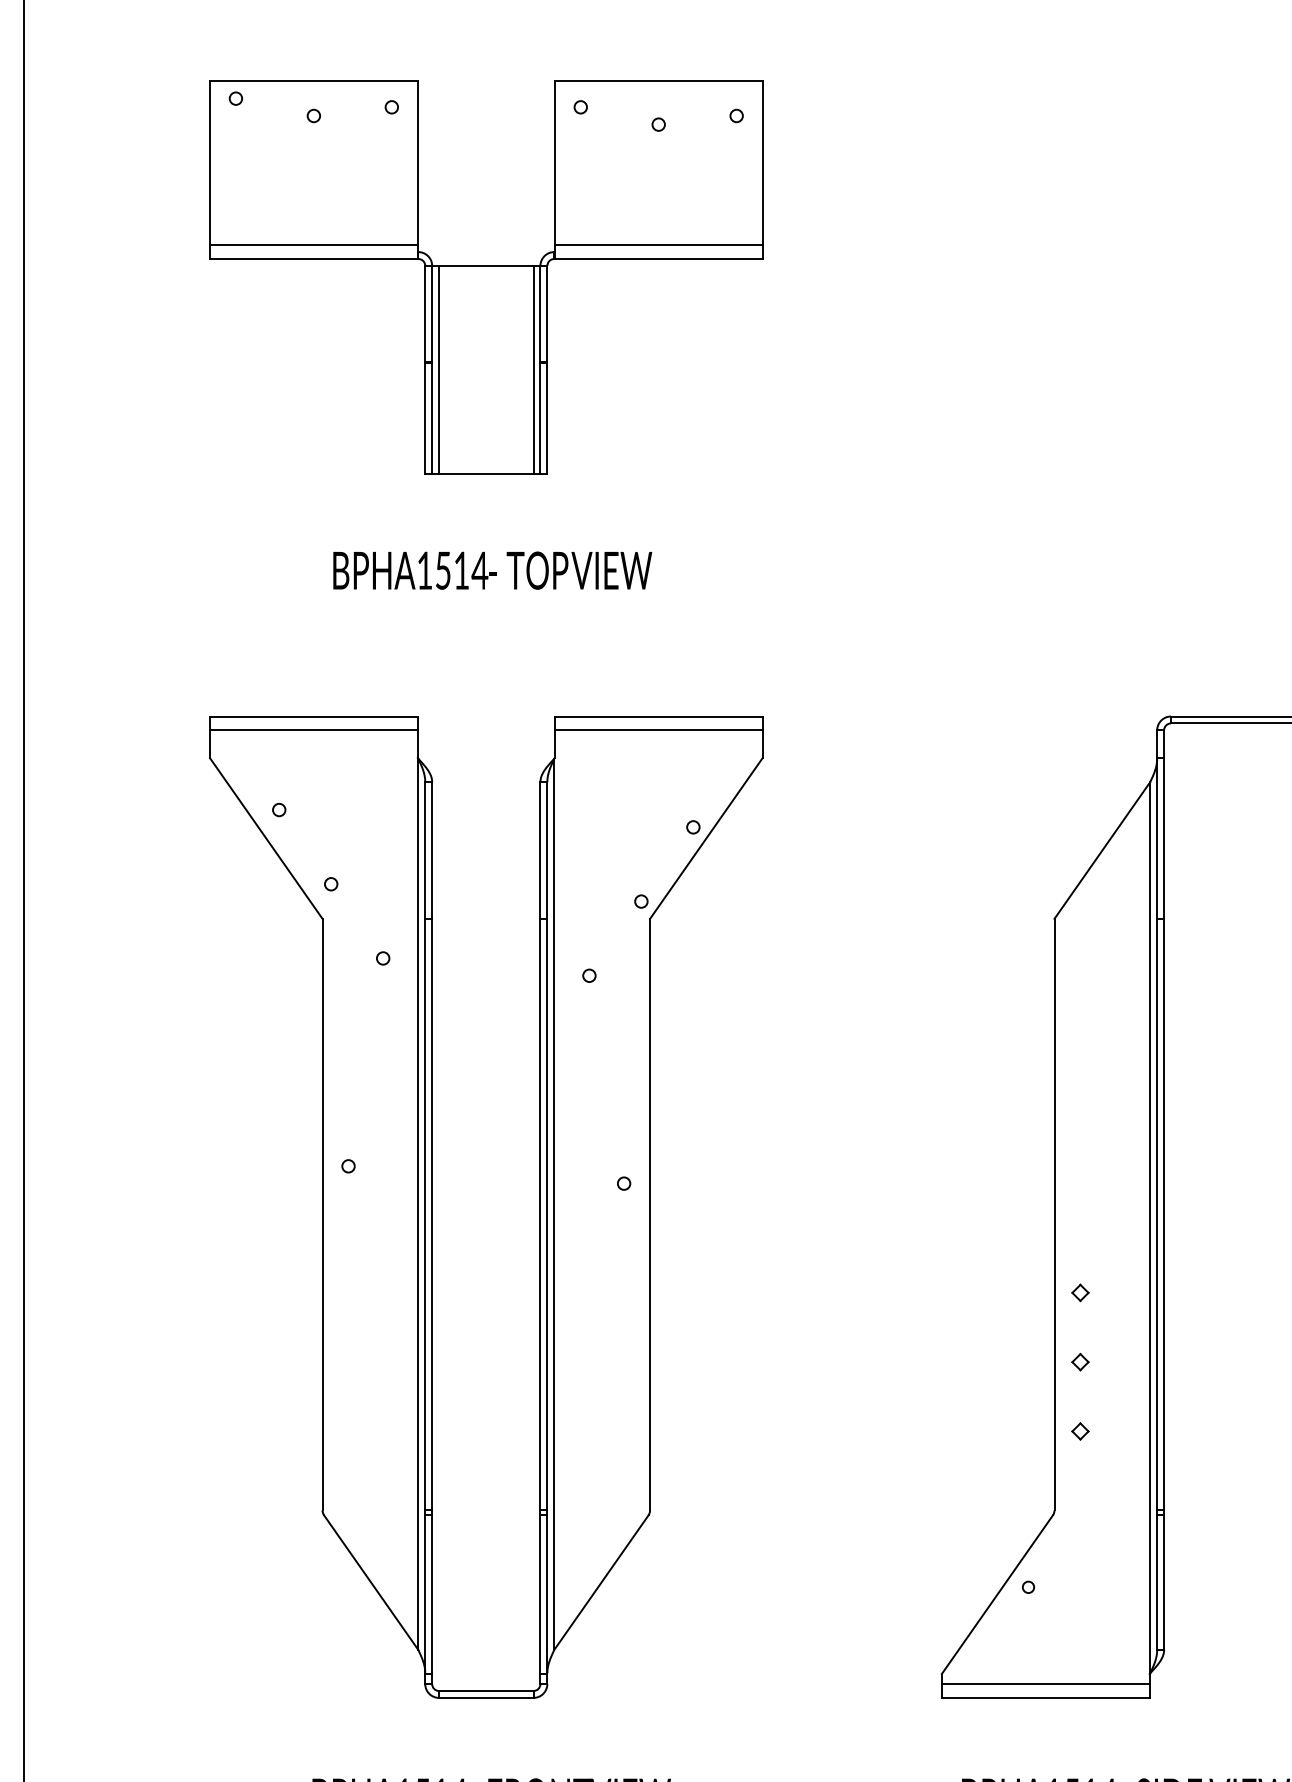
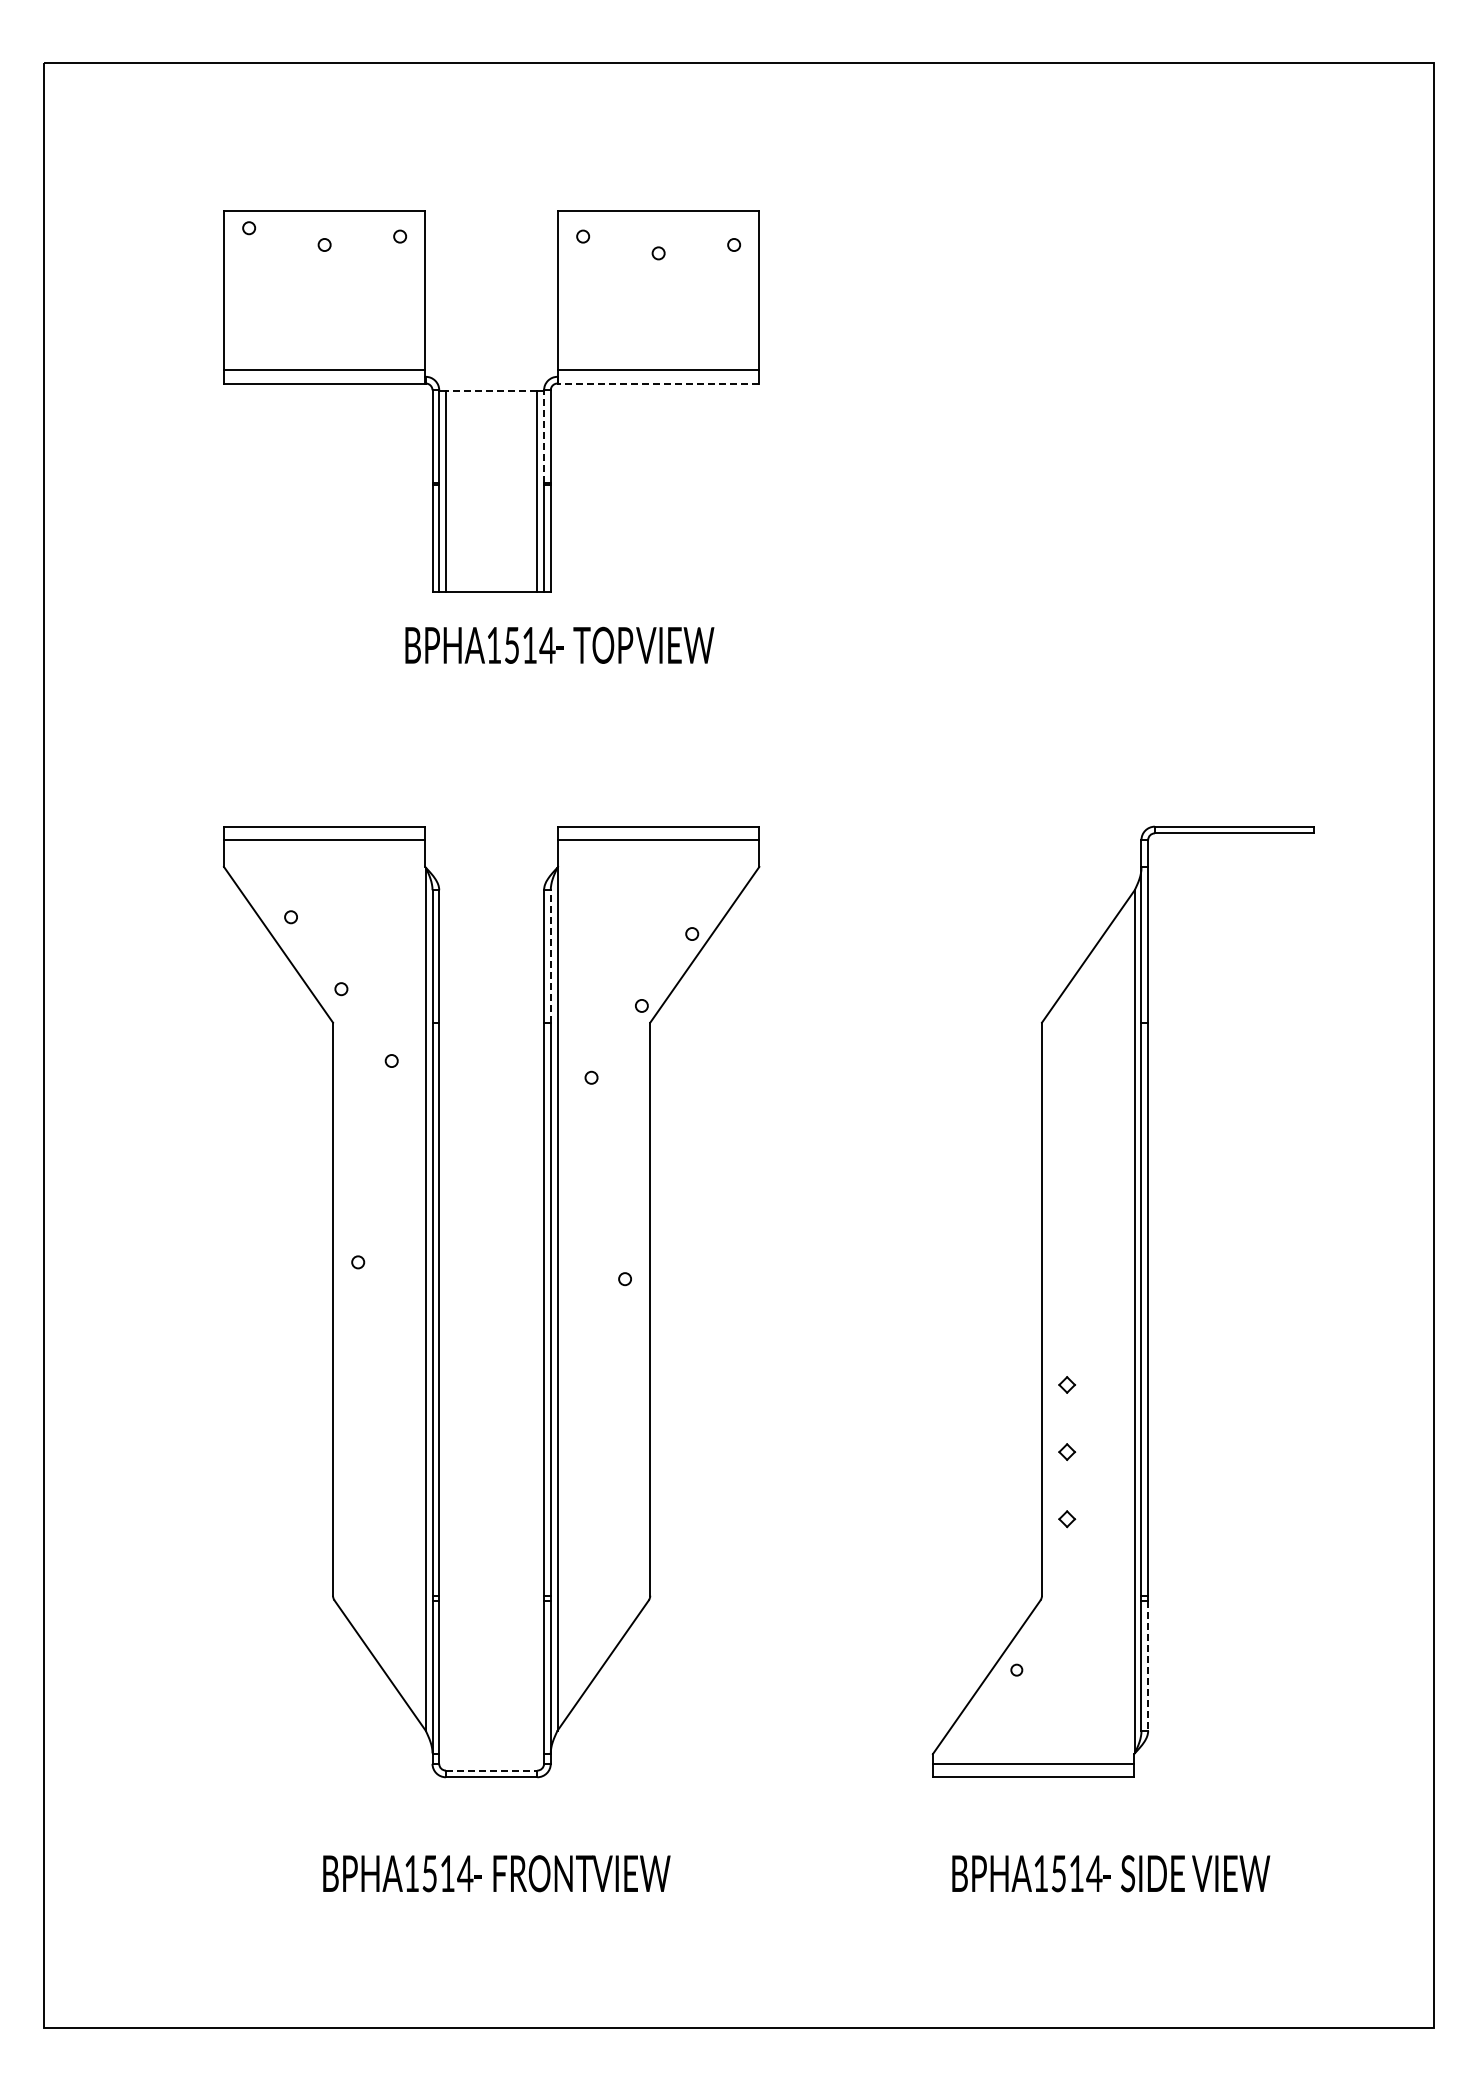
line: (658, 258) -> (658, 383), solid -> dashed
line: (486, 266) -> (491, 390), solid -> dashed
line: (540, 313) -> (544, 436), solid -> dashed
text: (492, 569) -> (559, 644), moved
line: (547, 849) -> (550, 955), solid -> dashed
line: (1164, 1583) -> (1148, 1666), solid -> dashed
line: (486, 1690) -> (491, 1770), solid -> dashed

